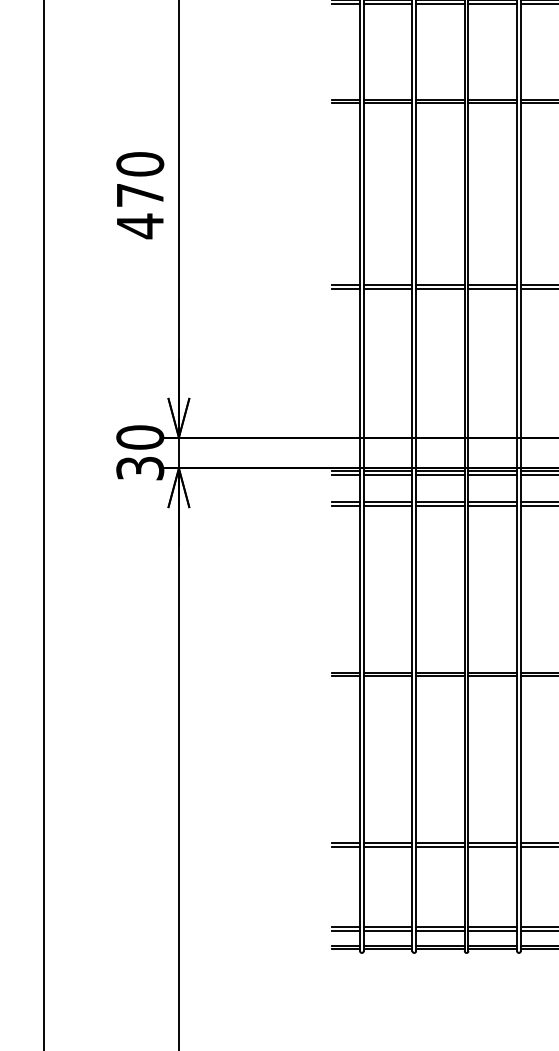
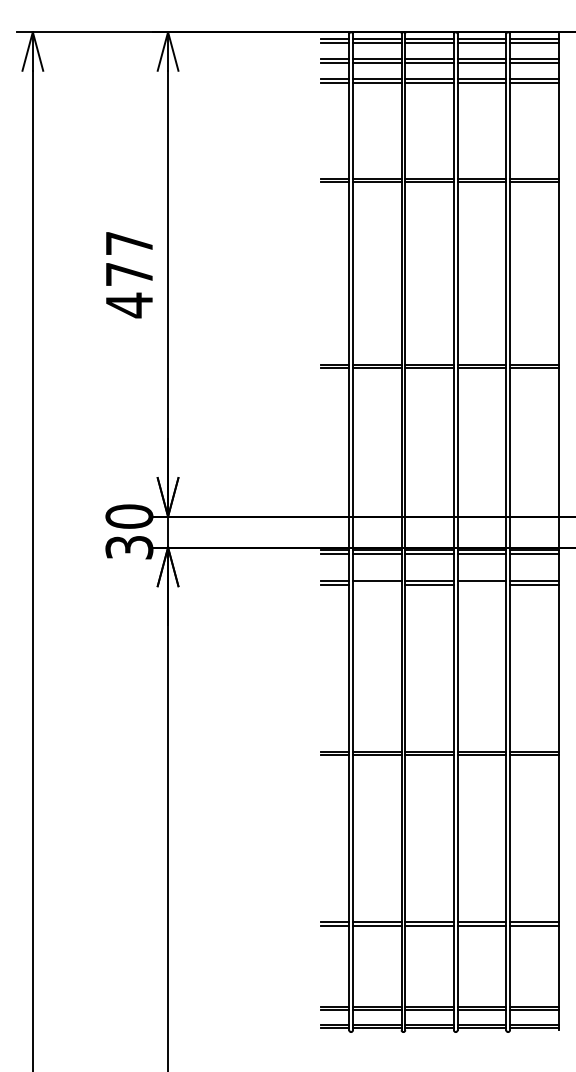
text: (140, 164) -> (129, 243), 470 -> 477
line: (387, 506) -> (376, 585), removed
line: (492, 506) -> (481, 585), removed

